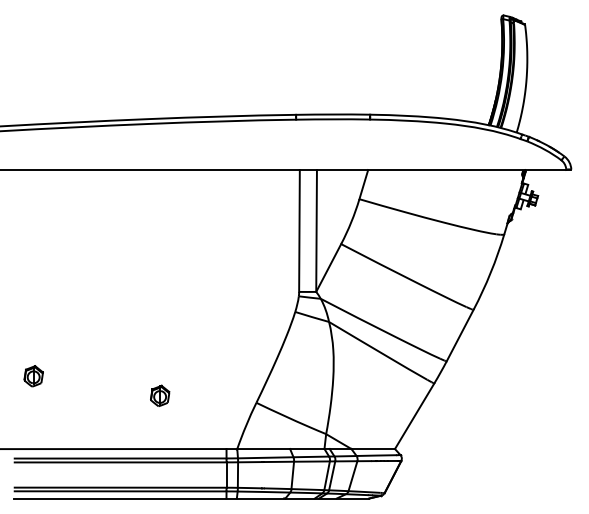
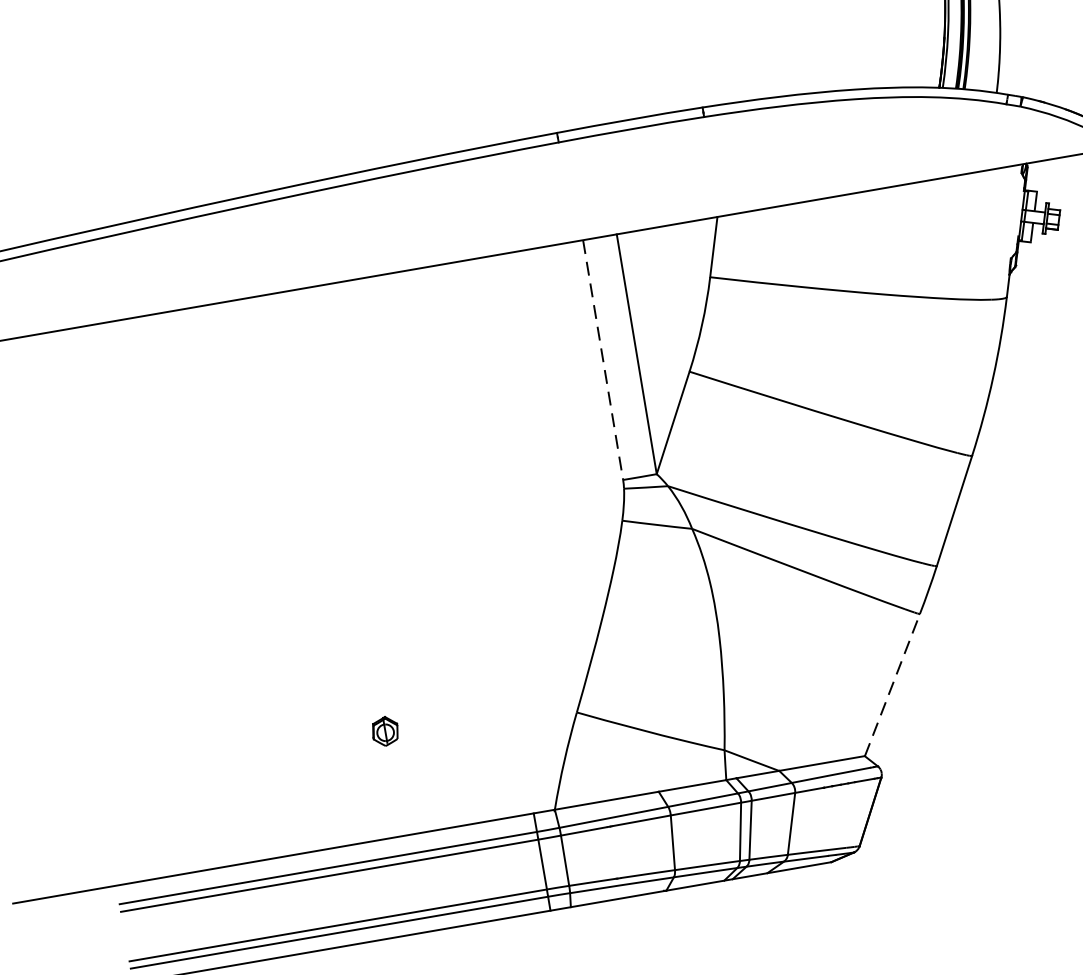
line: (299, 230) -> (602, 359), solid -> dashed
part: (33, 376) -> (129, 736), removed
part: (160, 395) -> (385, 730), size x0.7
line: (414, 415) -> (891, 683), solid -> dashed

